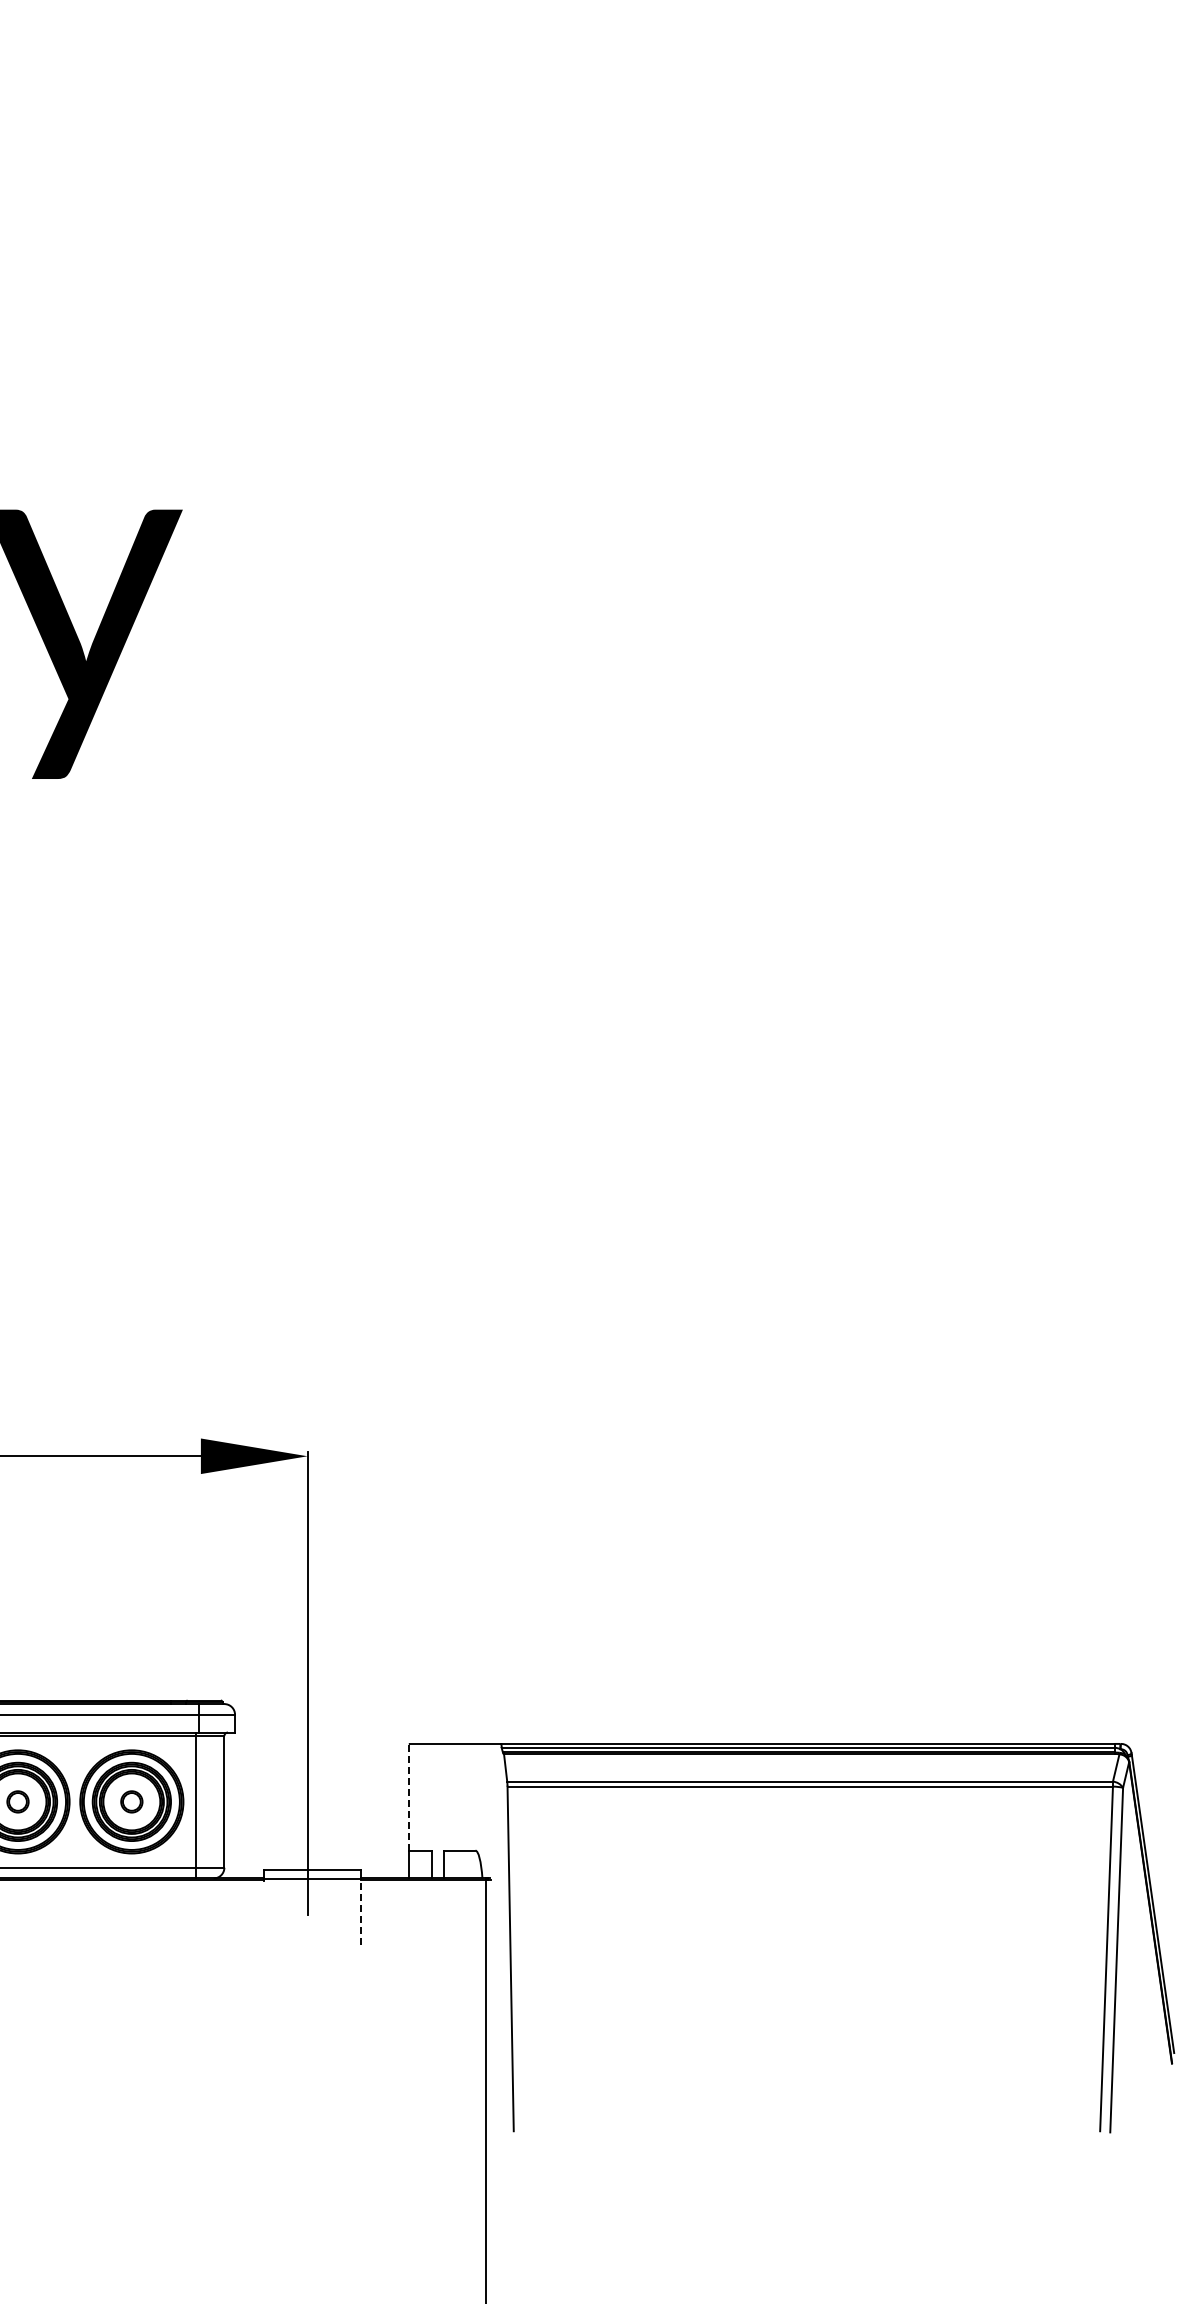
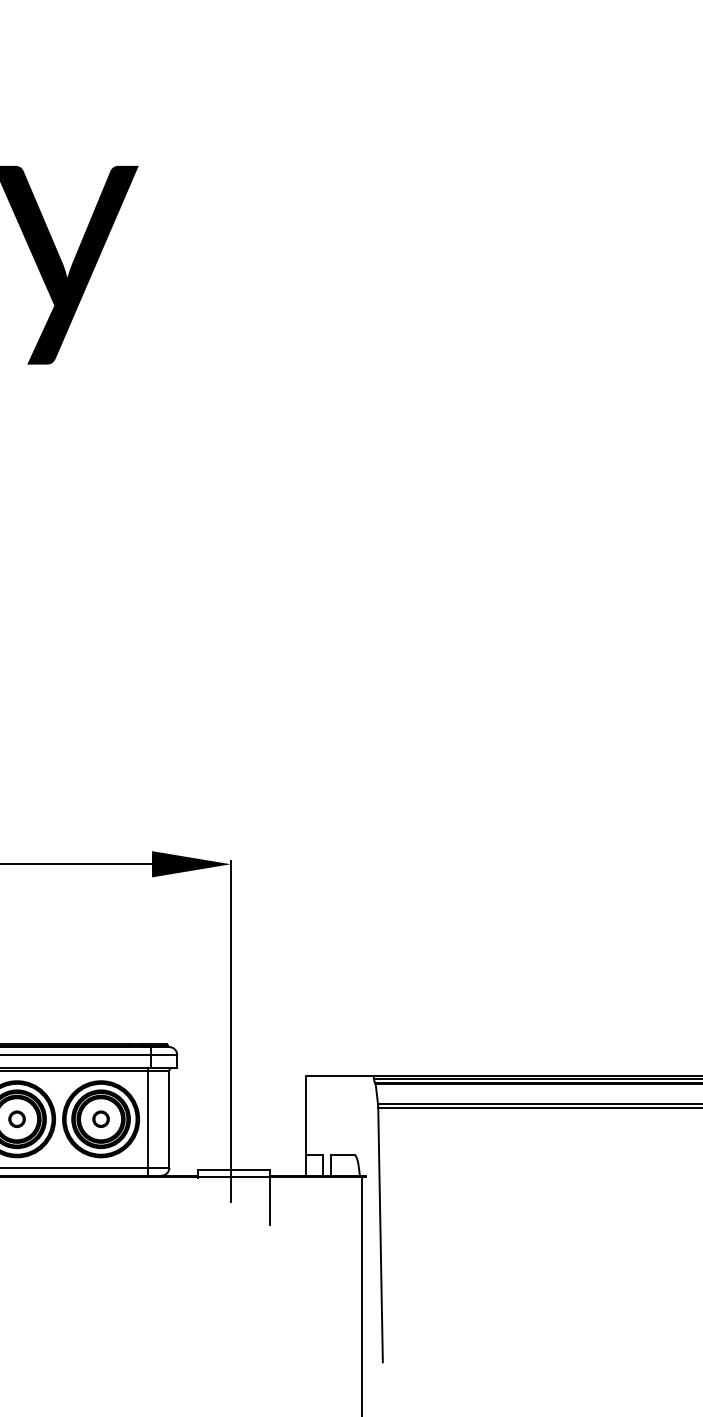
line: (409, 1797) -> (305, 1116), dashed -> solid
line: (361, 1912) -> (270, 1200), dashed -> solid

